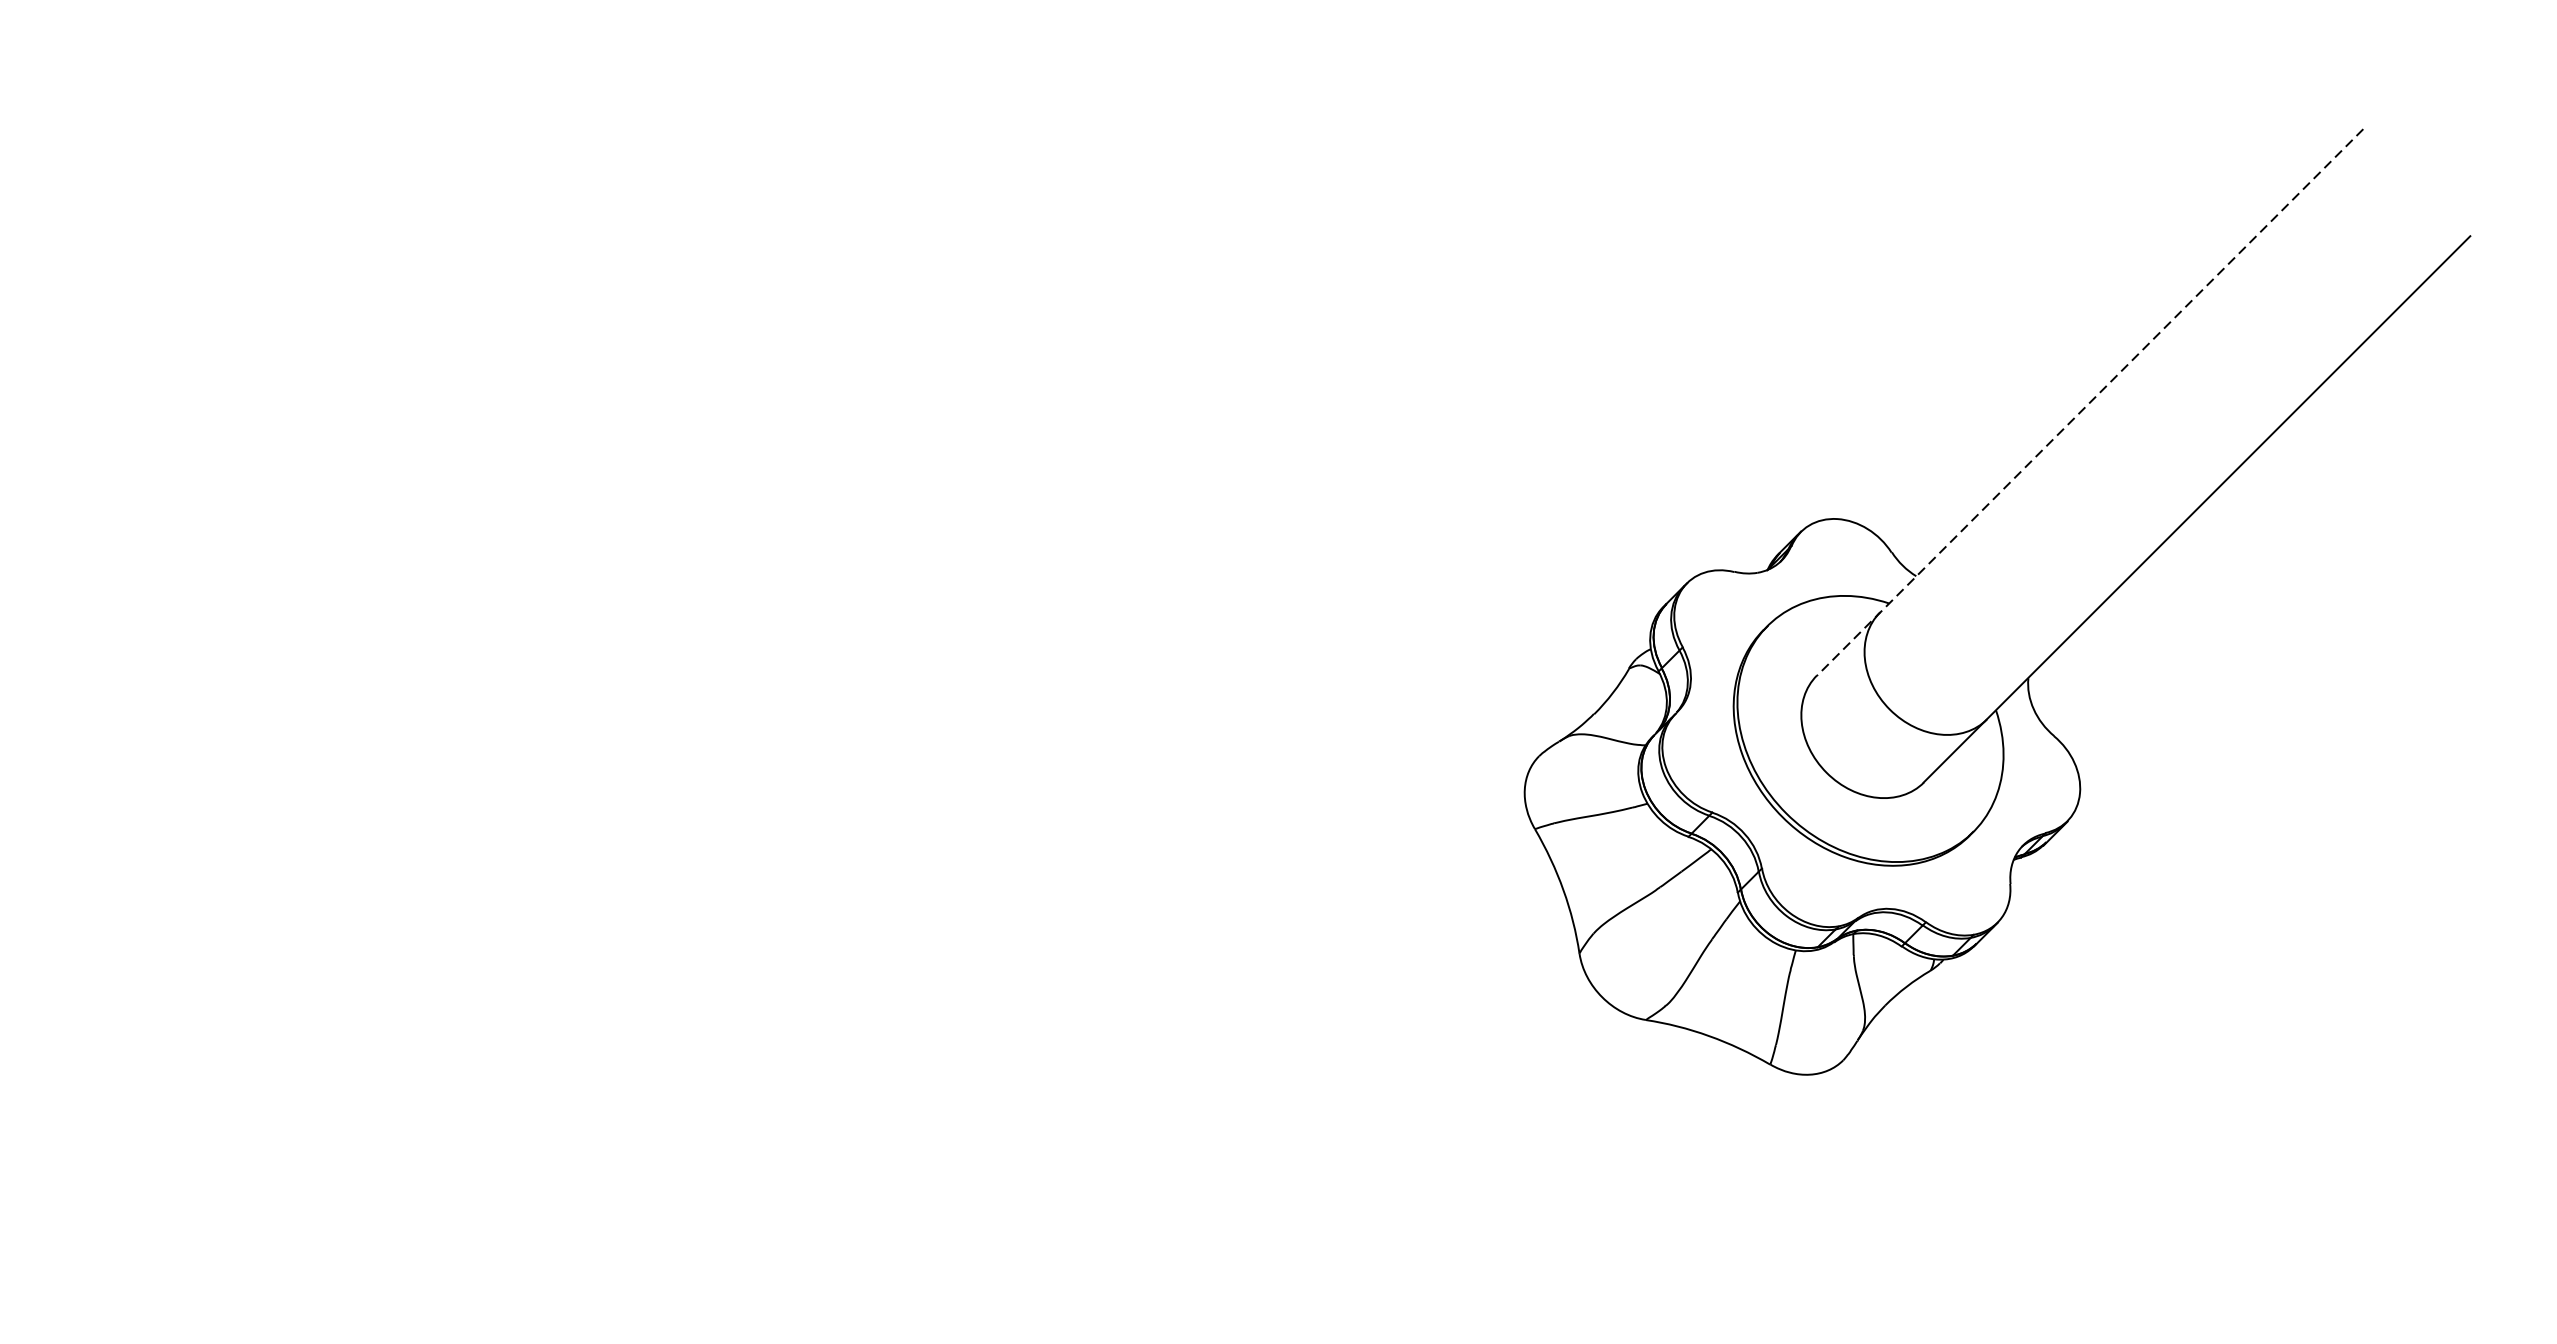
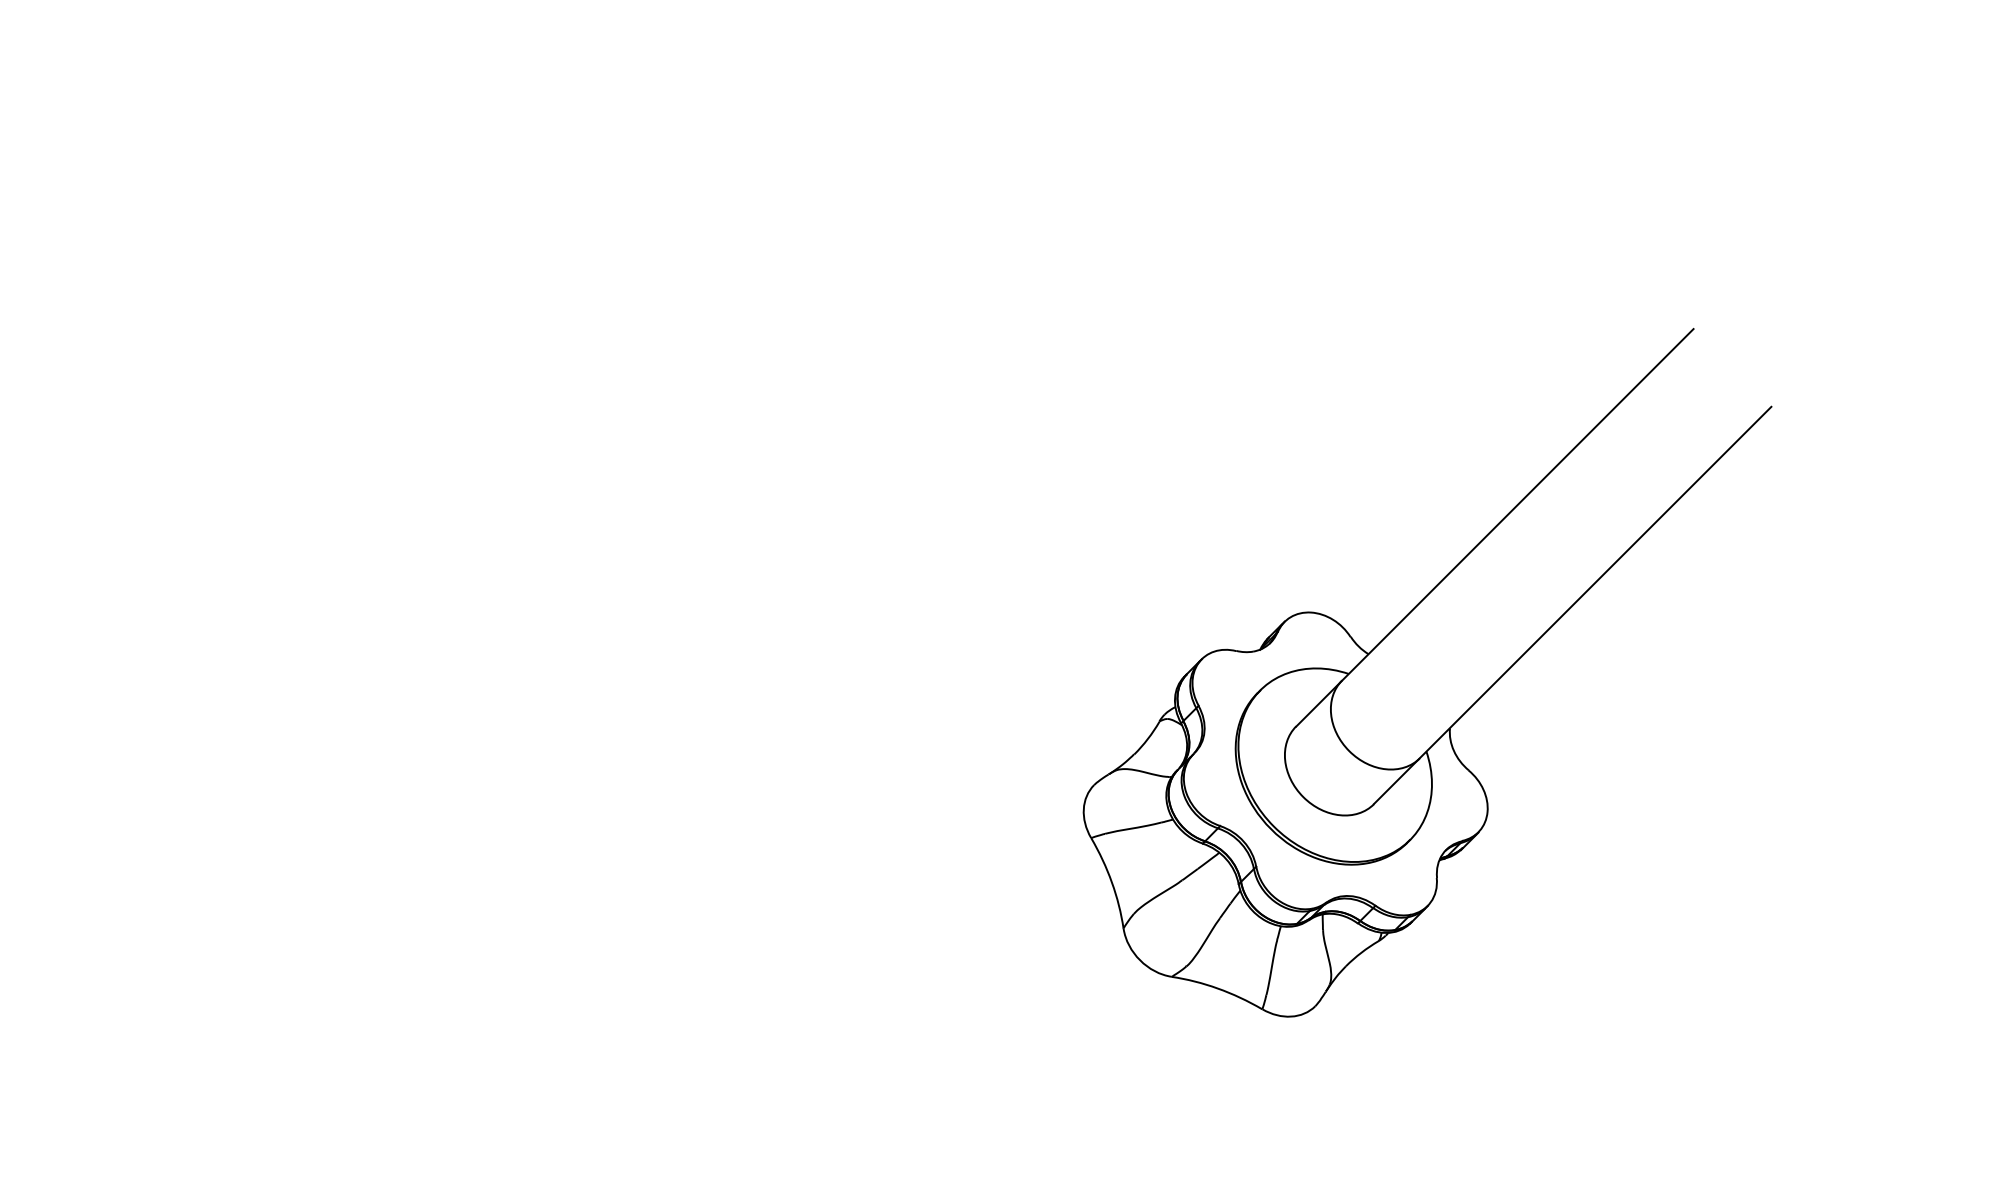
line: (2089, 403) -> (1494, 528), dashed -> solid

